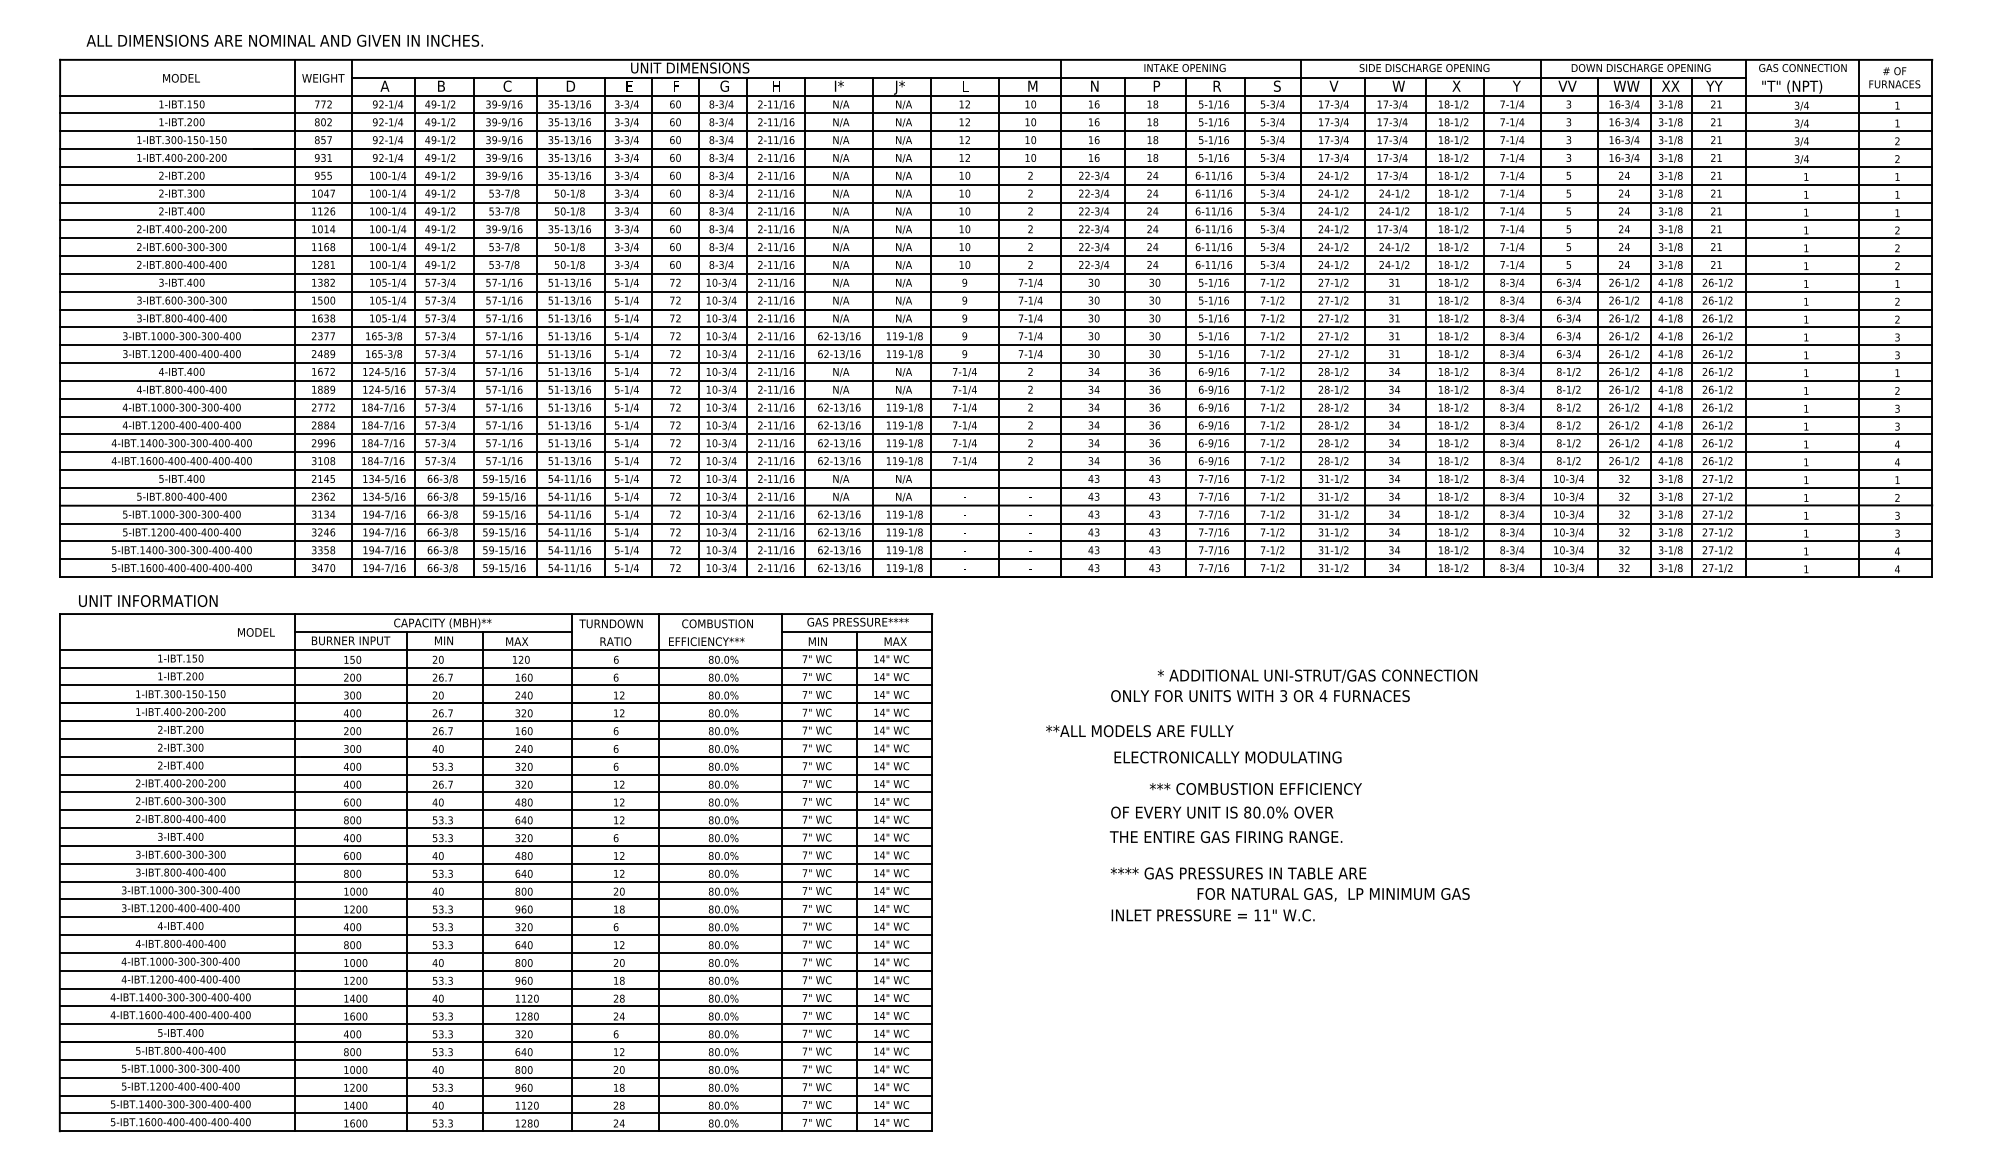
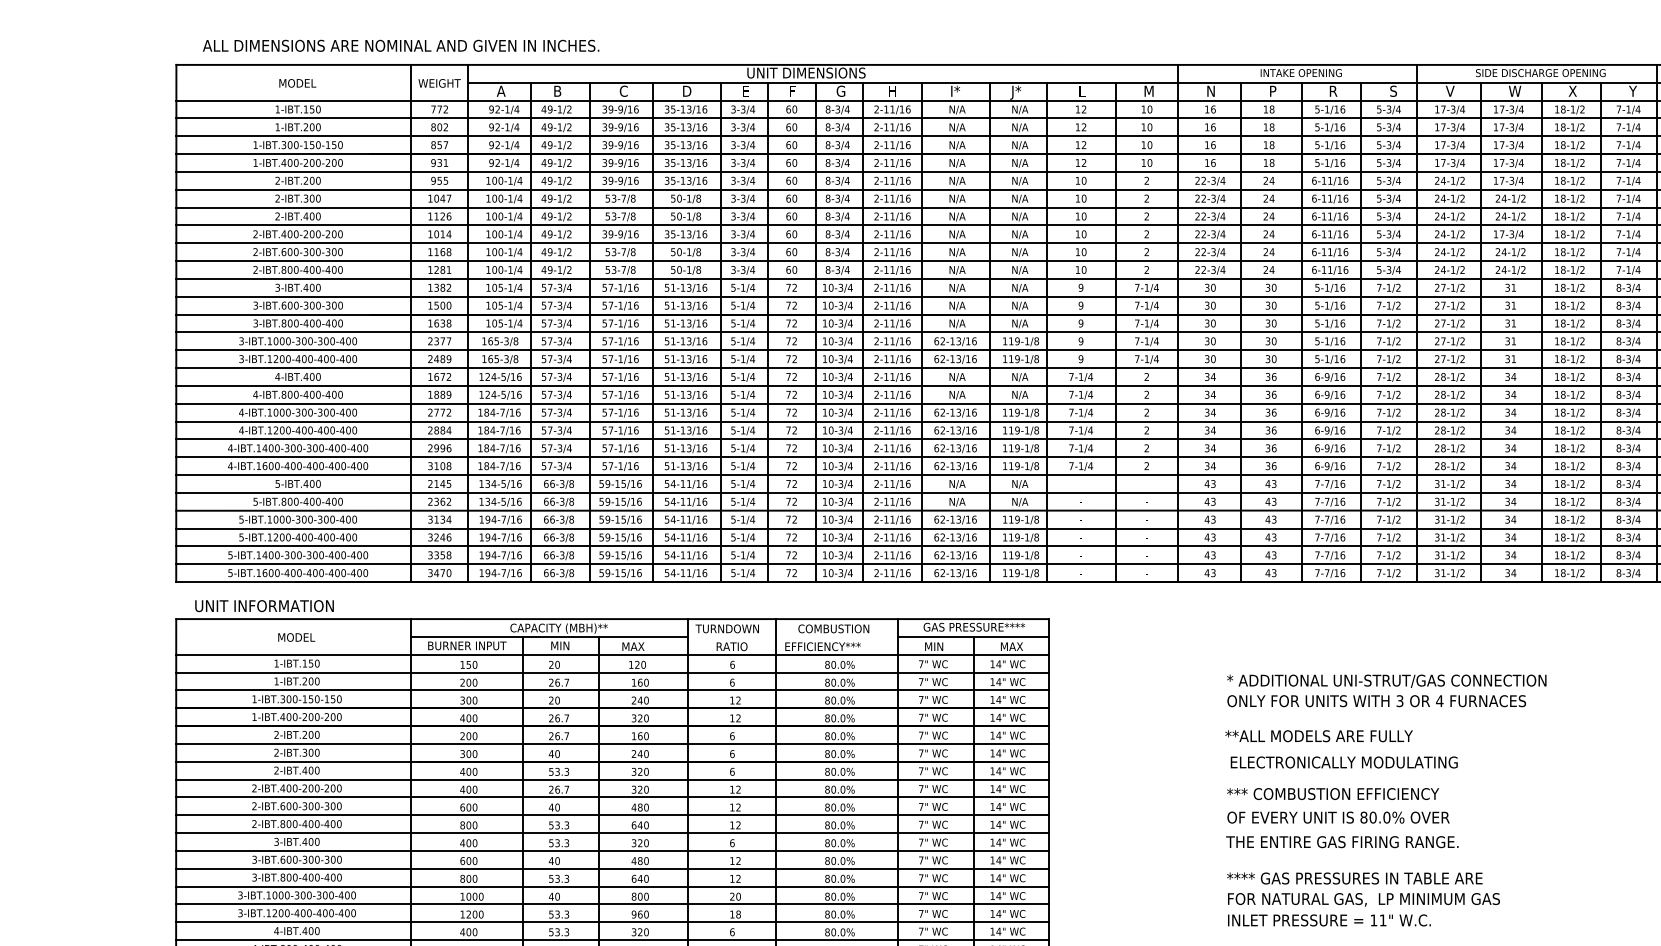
text: (256, 632) -> (296, 637), moved
text: (1317, 675) -> (1386, 680), moved
text: (1139, 731) -> (1318, 736), moved
text: (1255, 788) -> (1332, 793), moved
text: (1333, 894) -> (1363, 899), moved

